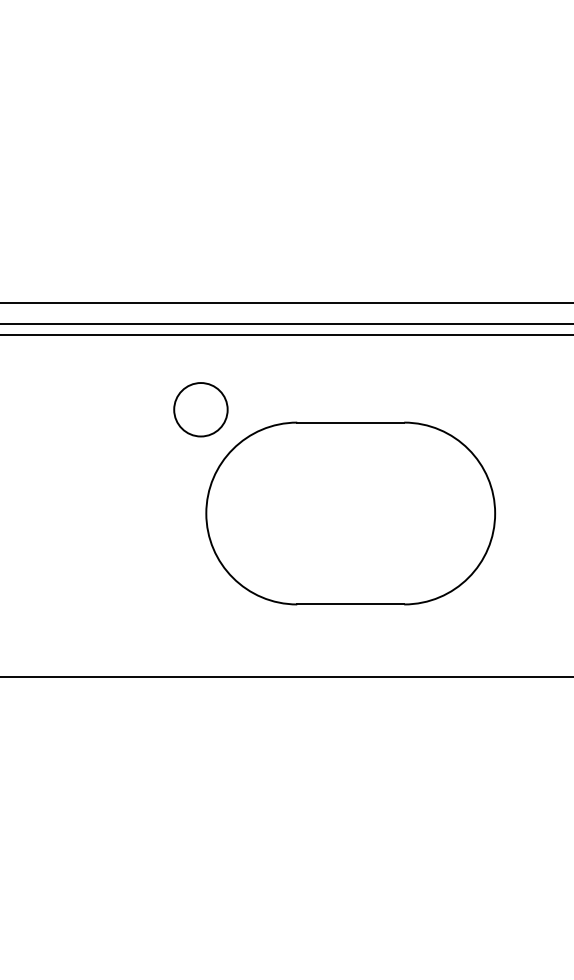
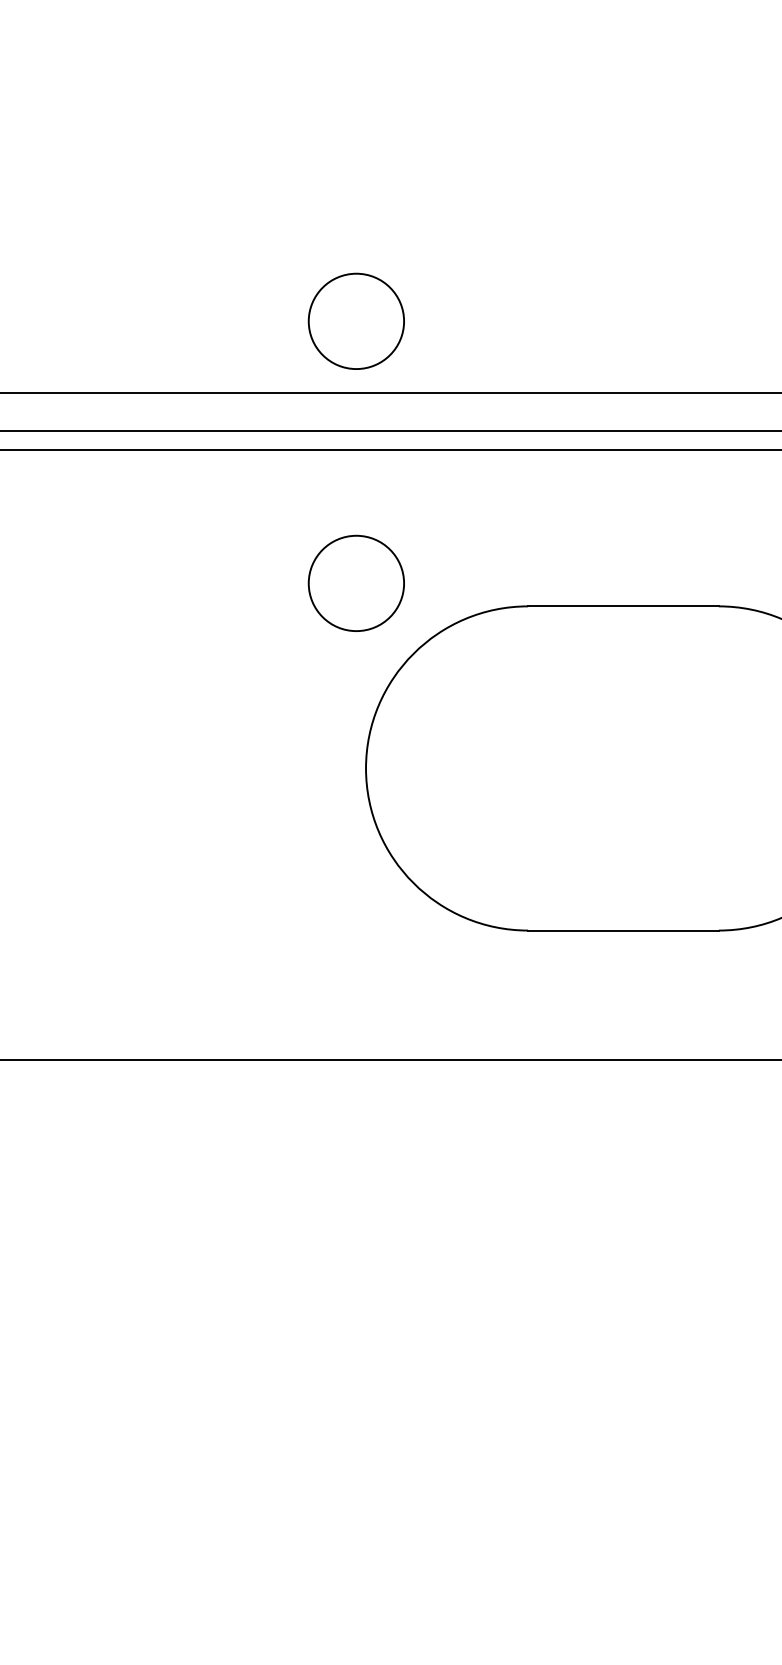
circle: (200, 262) -> (355, 320), added

